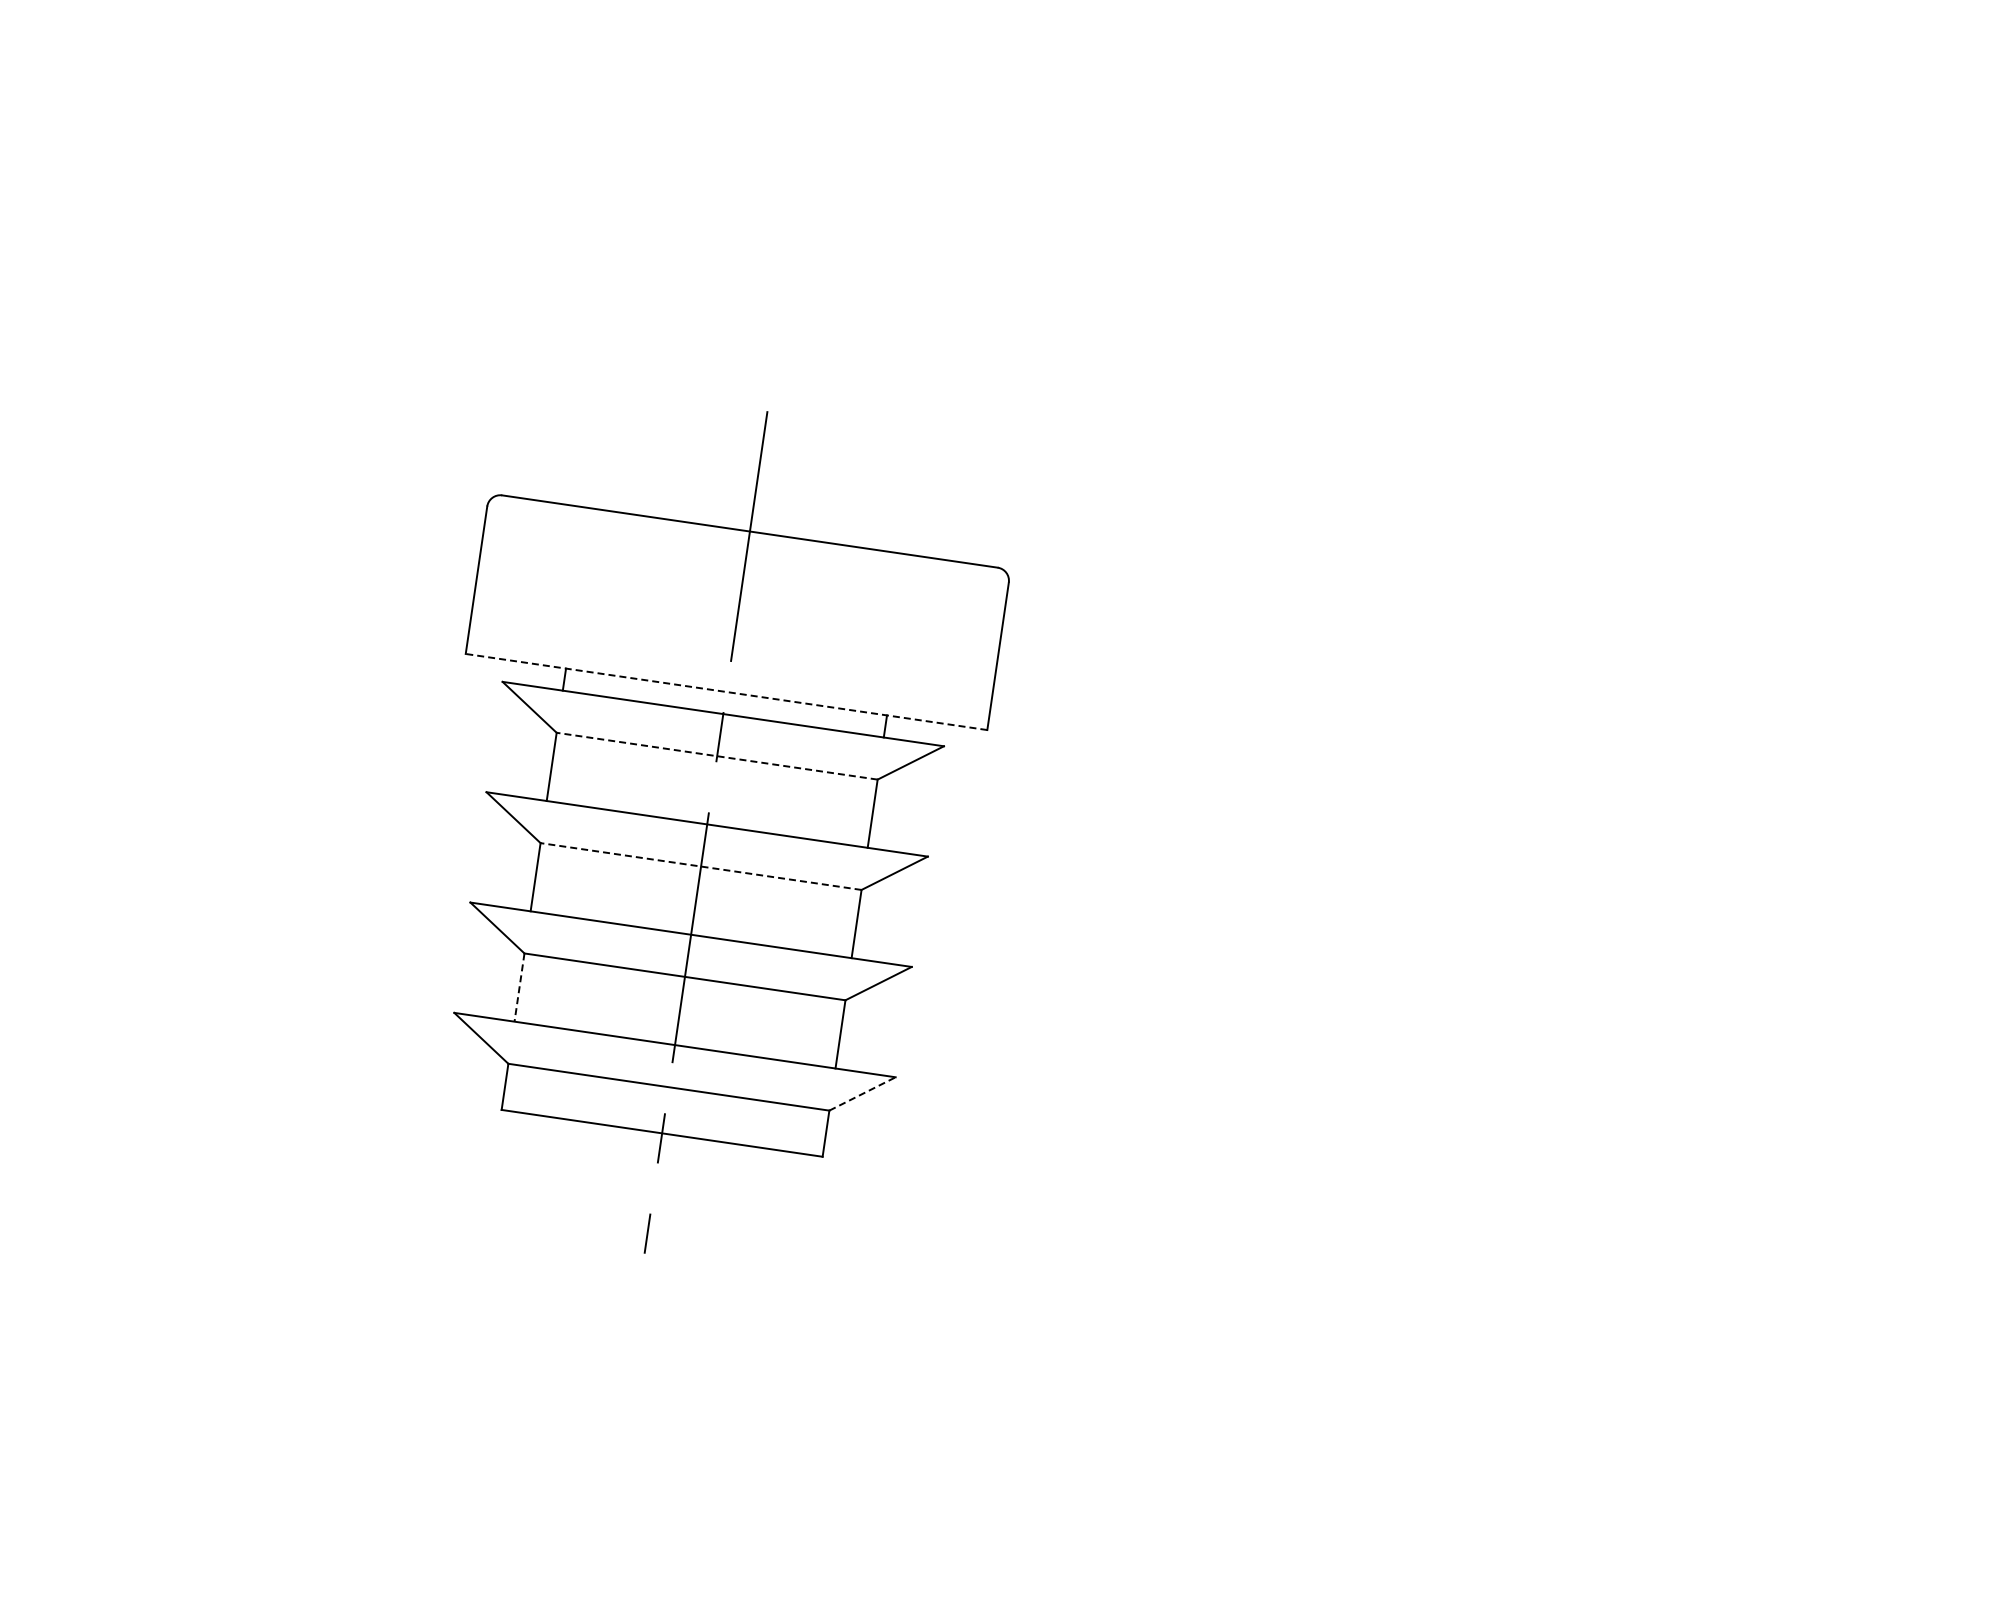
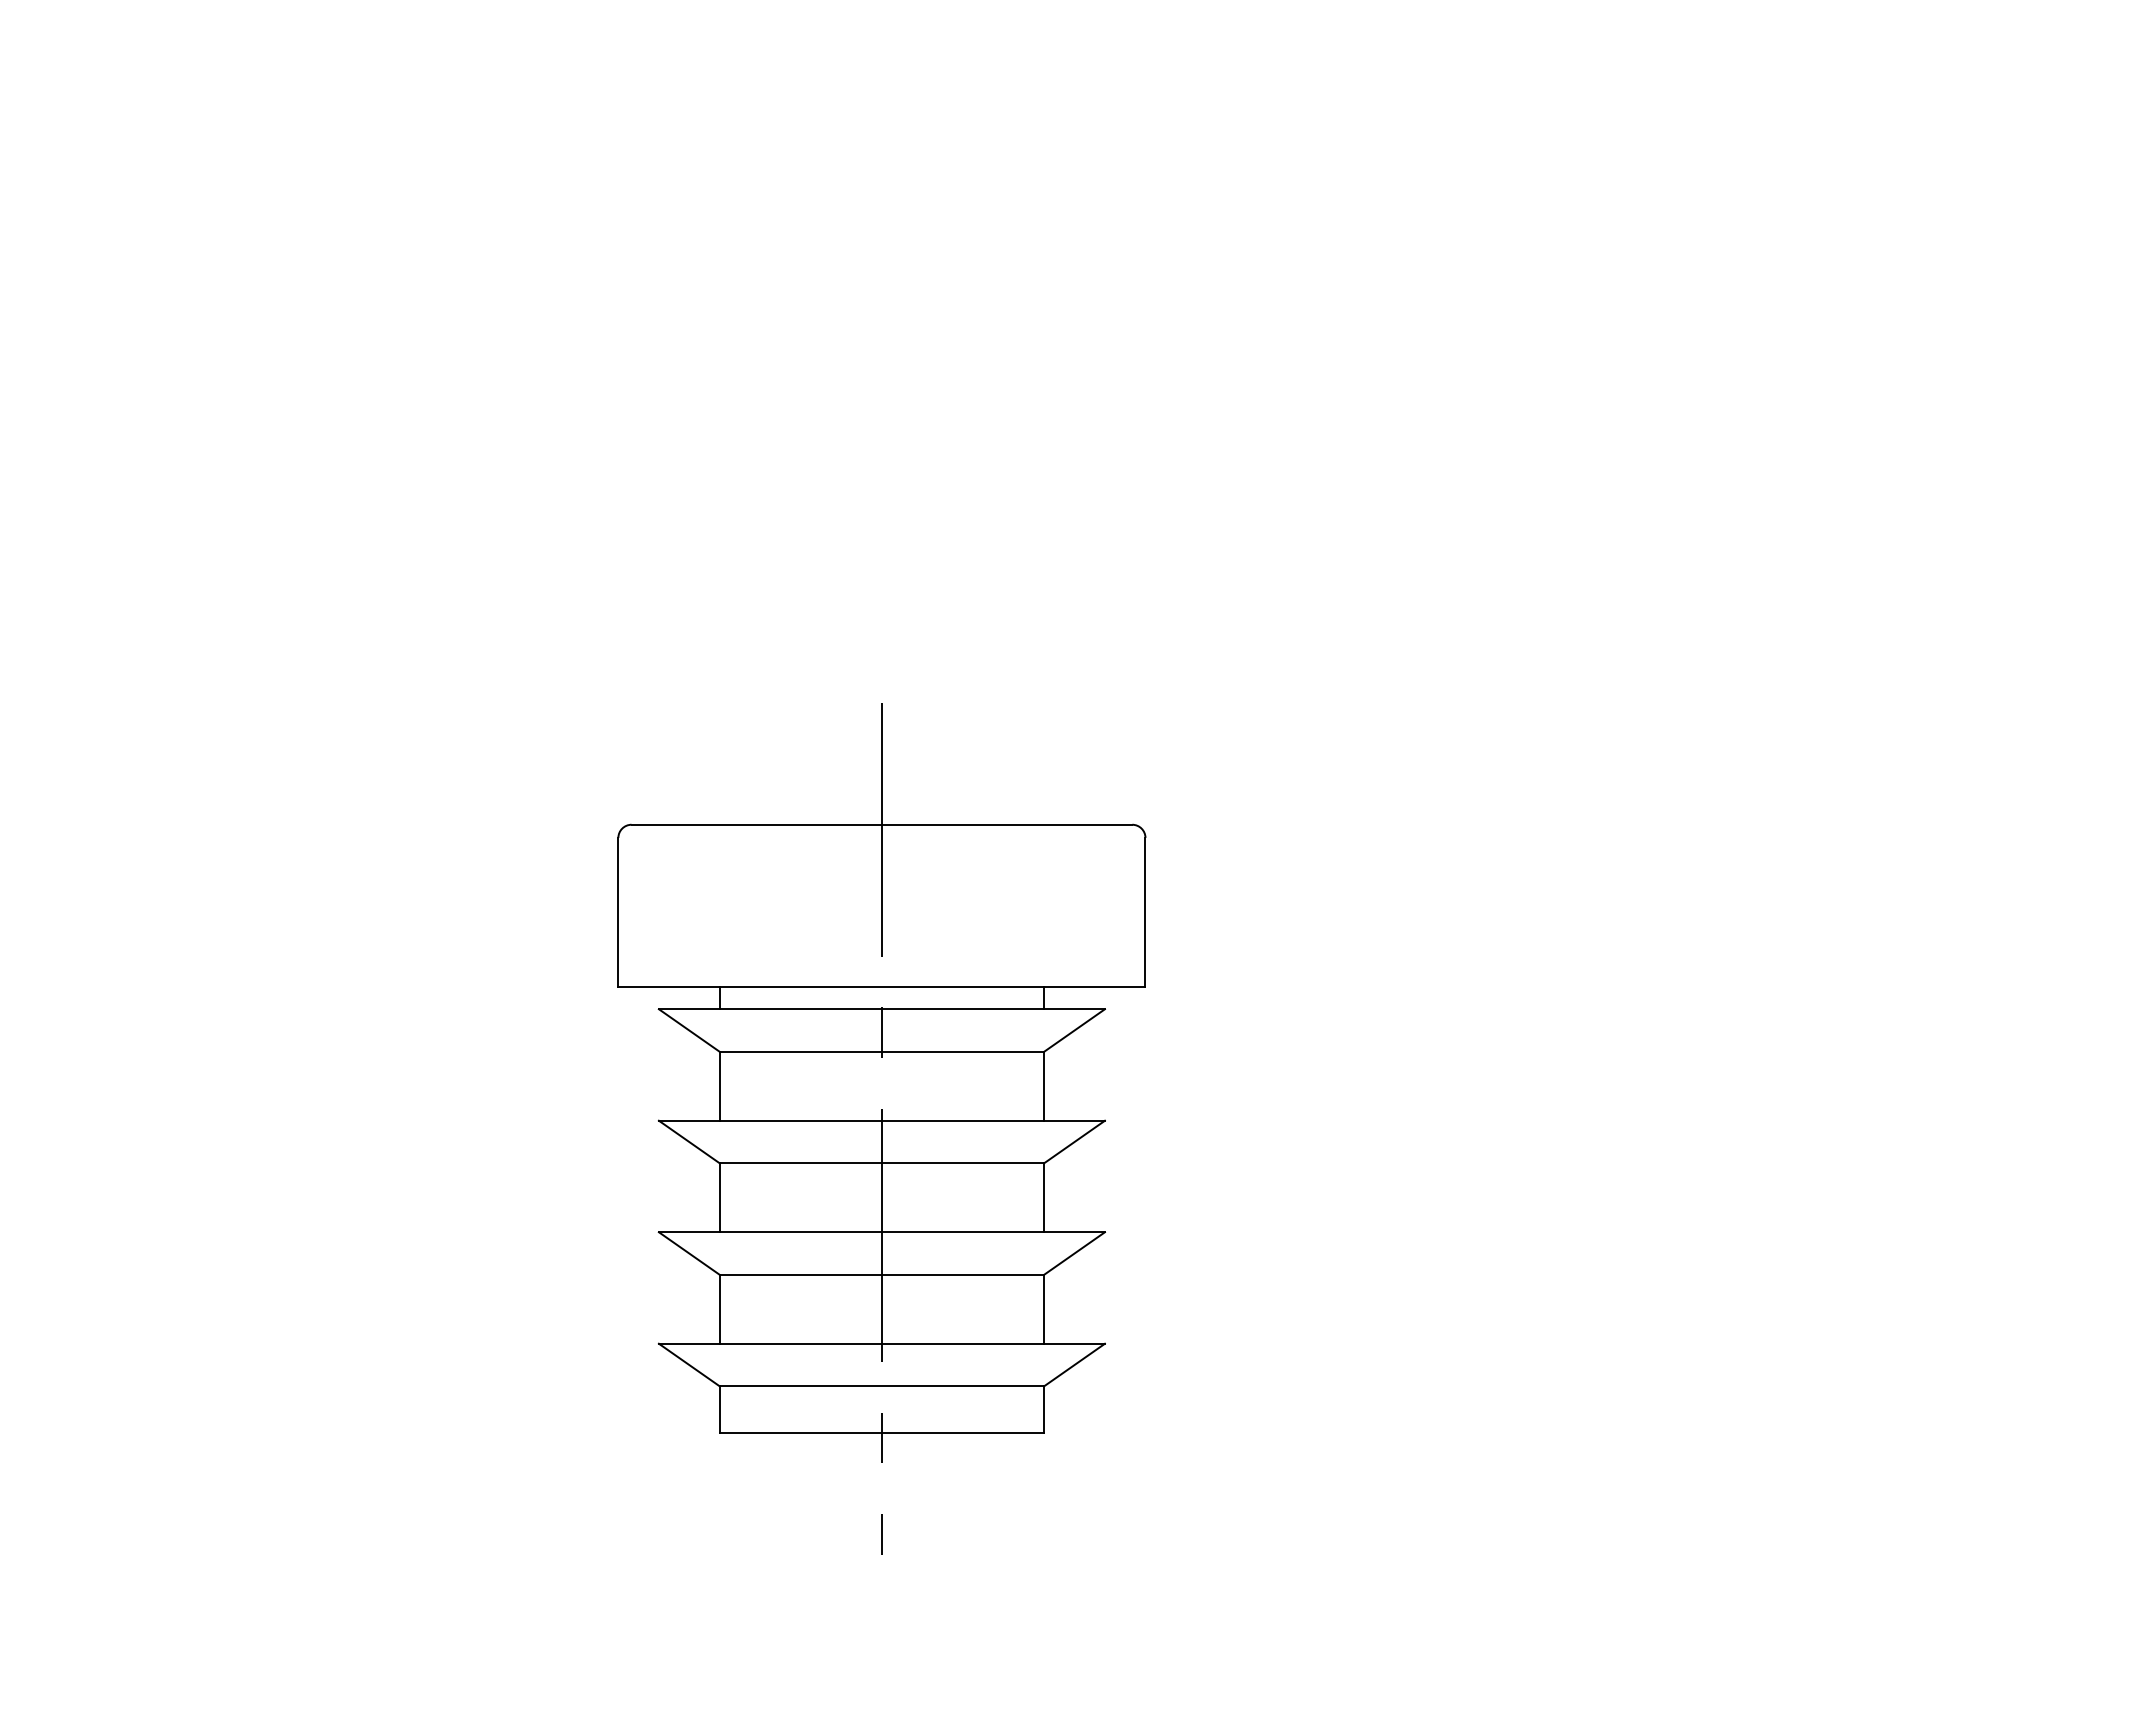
line: (726, 691) -> (881, 986), dashed -> solid
line: (716, 755) -> (881, 1051), dashed -> solid
line: (700, 866) -> (881, 1163), dashed -> solid
line: (519, 987) -> (719, 1309), dashed -> solid
line: (862, 1093) -> (1074, 1364), dashed -> solid

